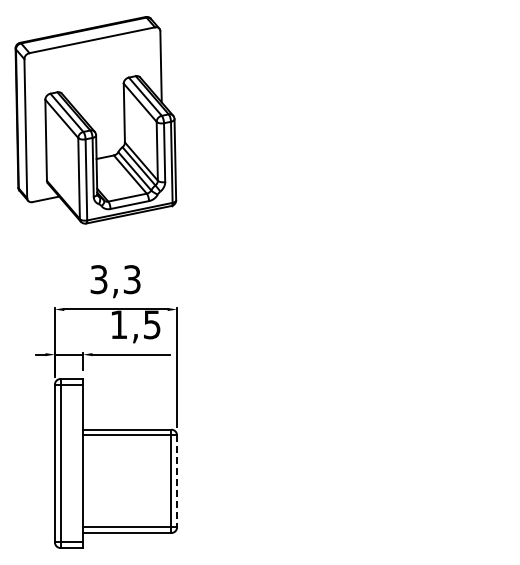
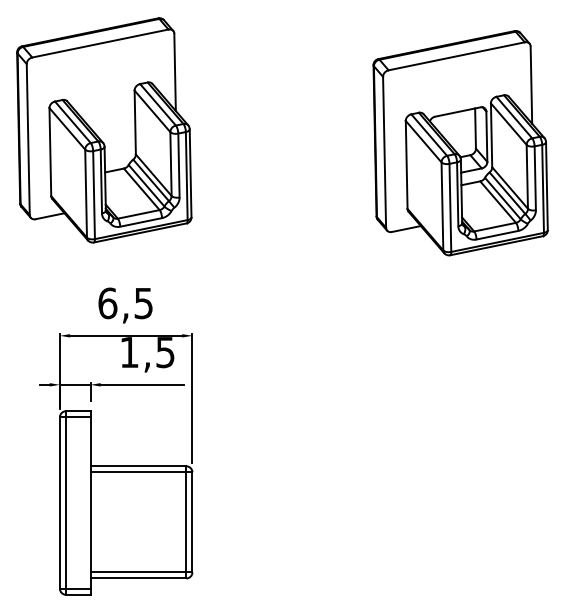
part: (423, 131) -> (459, 142), added
text: (115, 279) -> (125, 303), 3,3 -> 6,5
line: (177, 481) -> (192, 522), dashed -> solid

